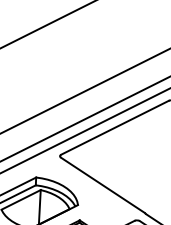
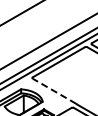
line: (102, 185) -> (54, 91), solid -> dashed

